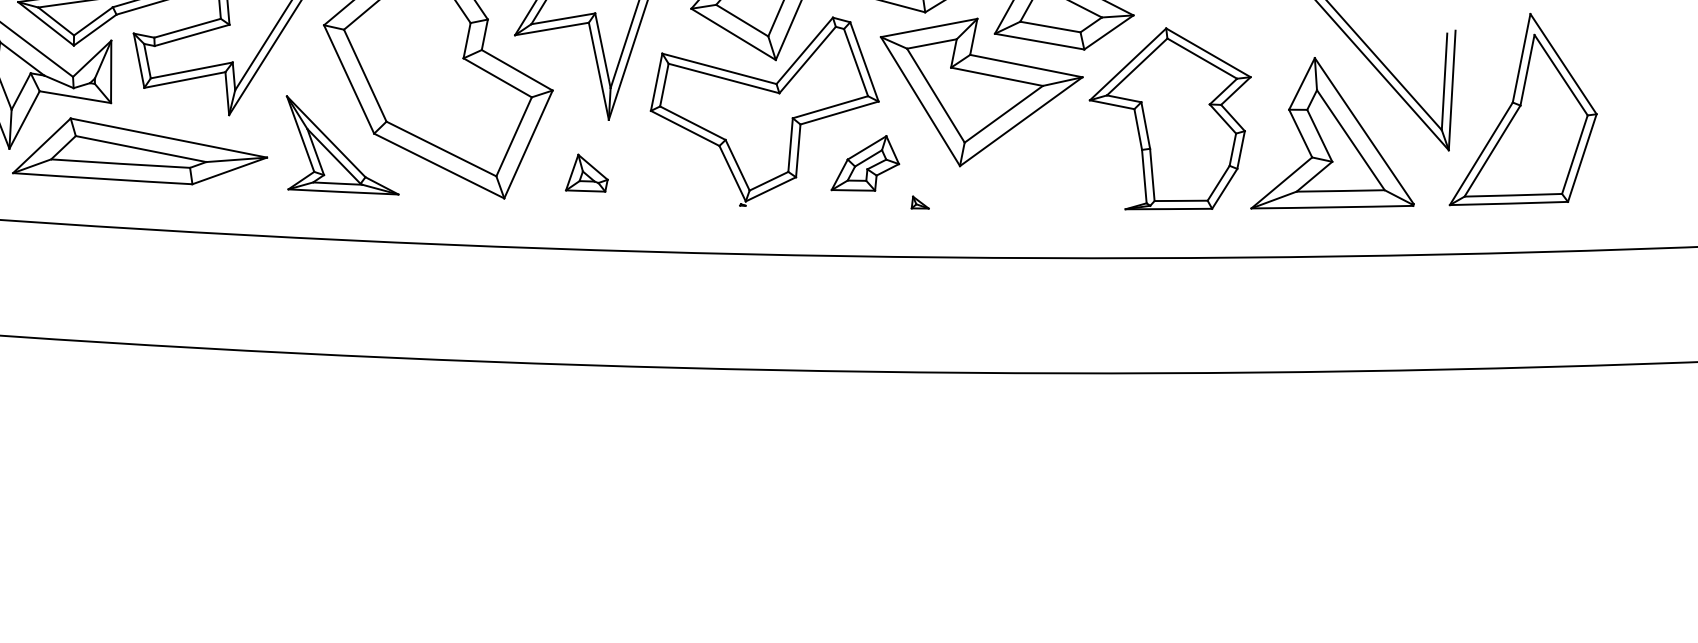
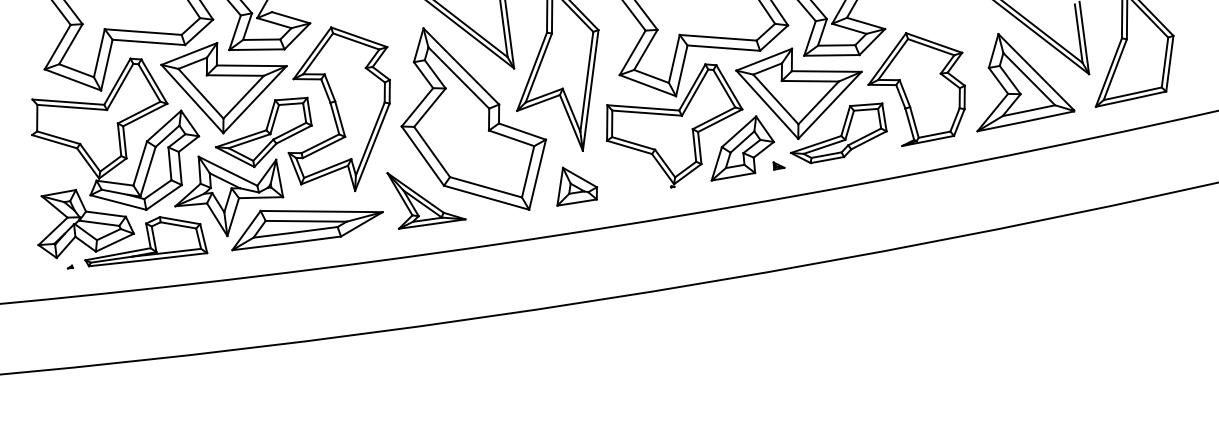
part: (867, 164) -> (742, 148), size x1.67
part: (1026, 169) -> (838, 133), added
part: (587, 175) -> (576, 186), size x1.67

